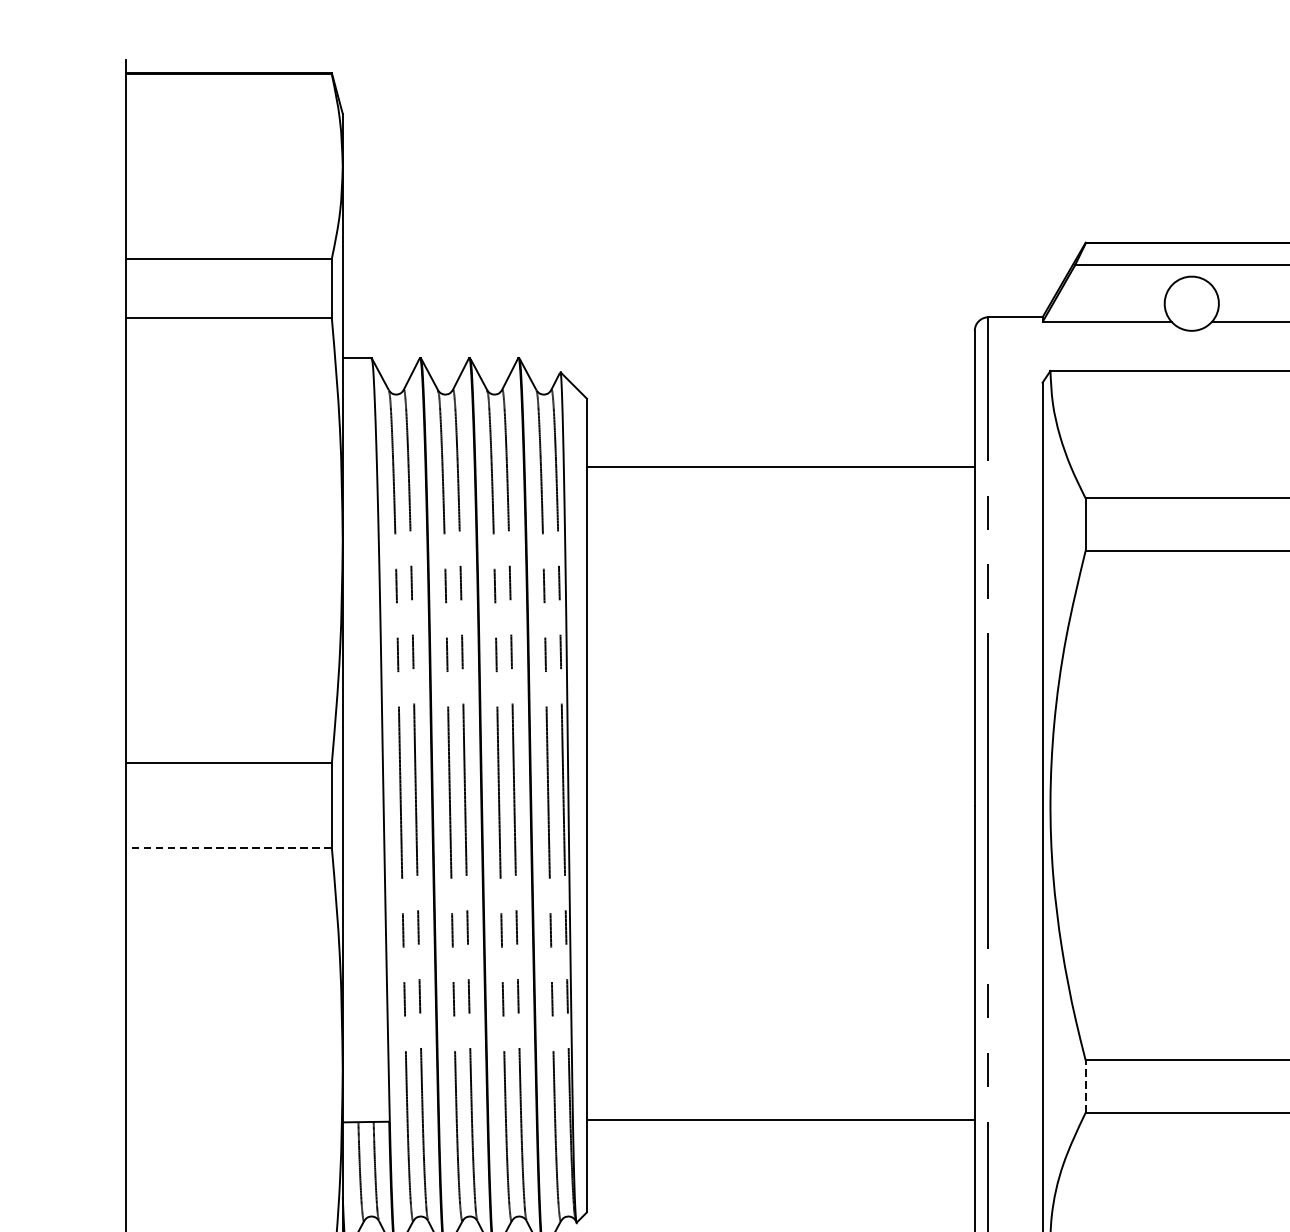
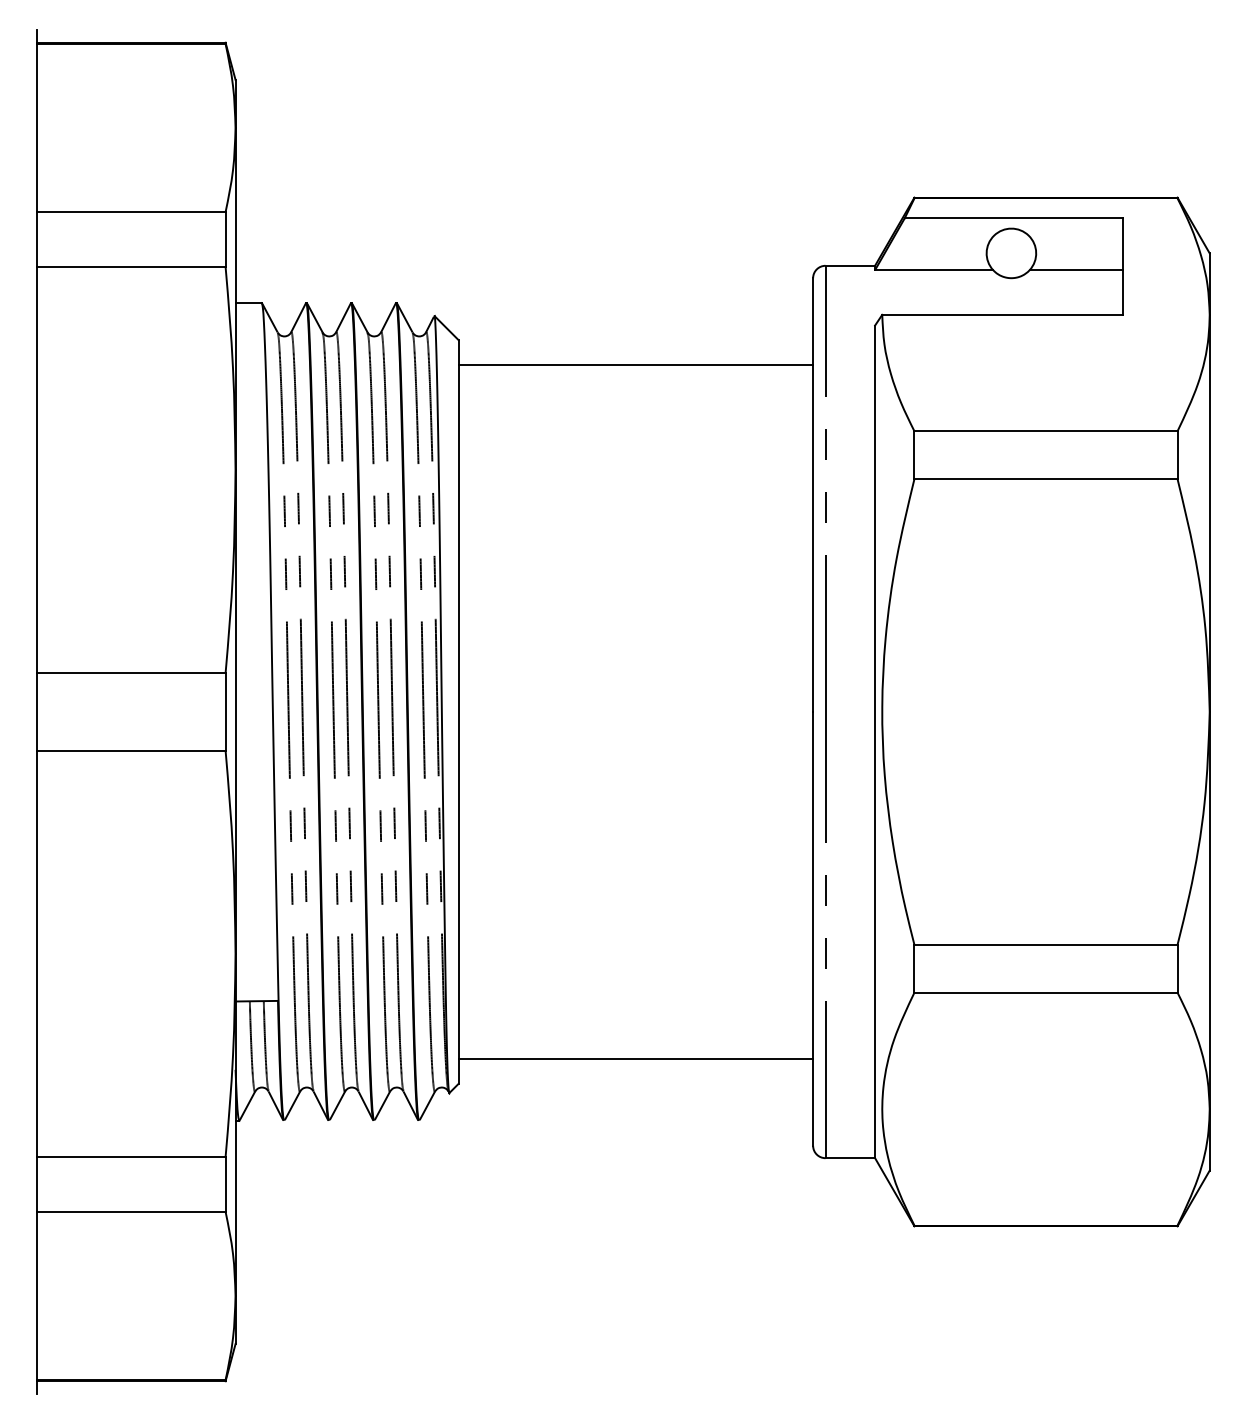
line: (780, 466) -> (635, 364), moved
line: (227, 847) -> (130, 750), dashed -> solid
line: (1085, 1086) -> (914, 968), dashed -> solid
line: (780, 1120) -> (635, 1059), moved

